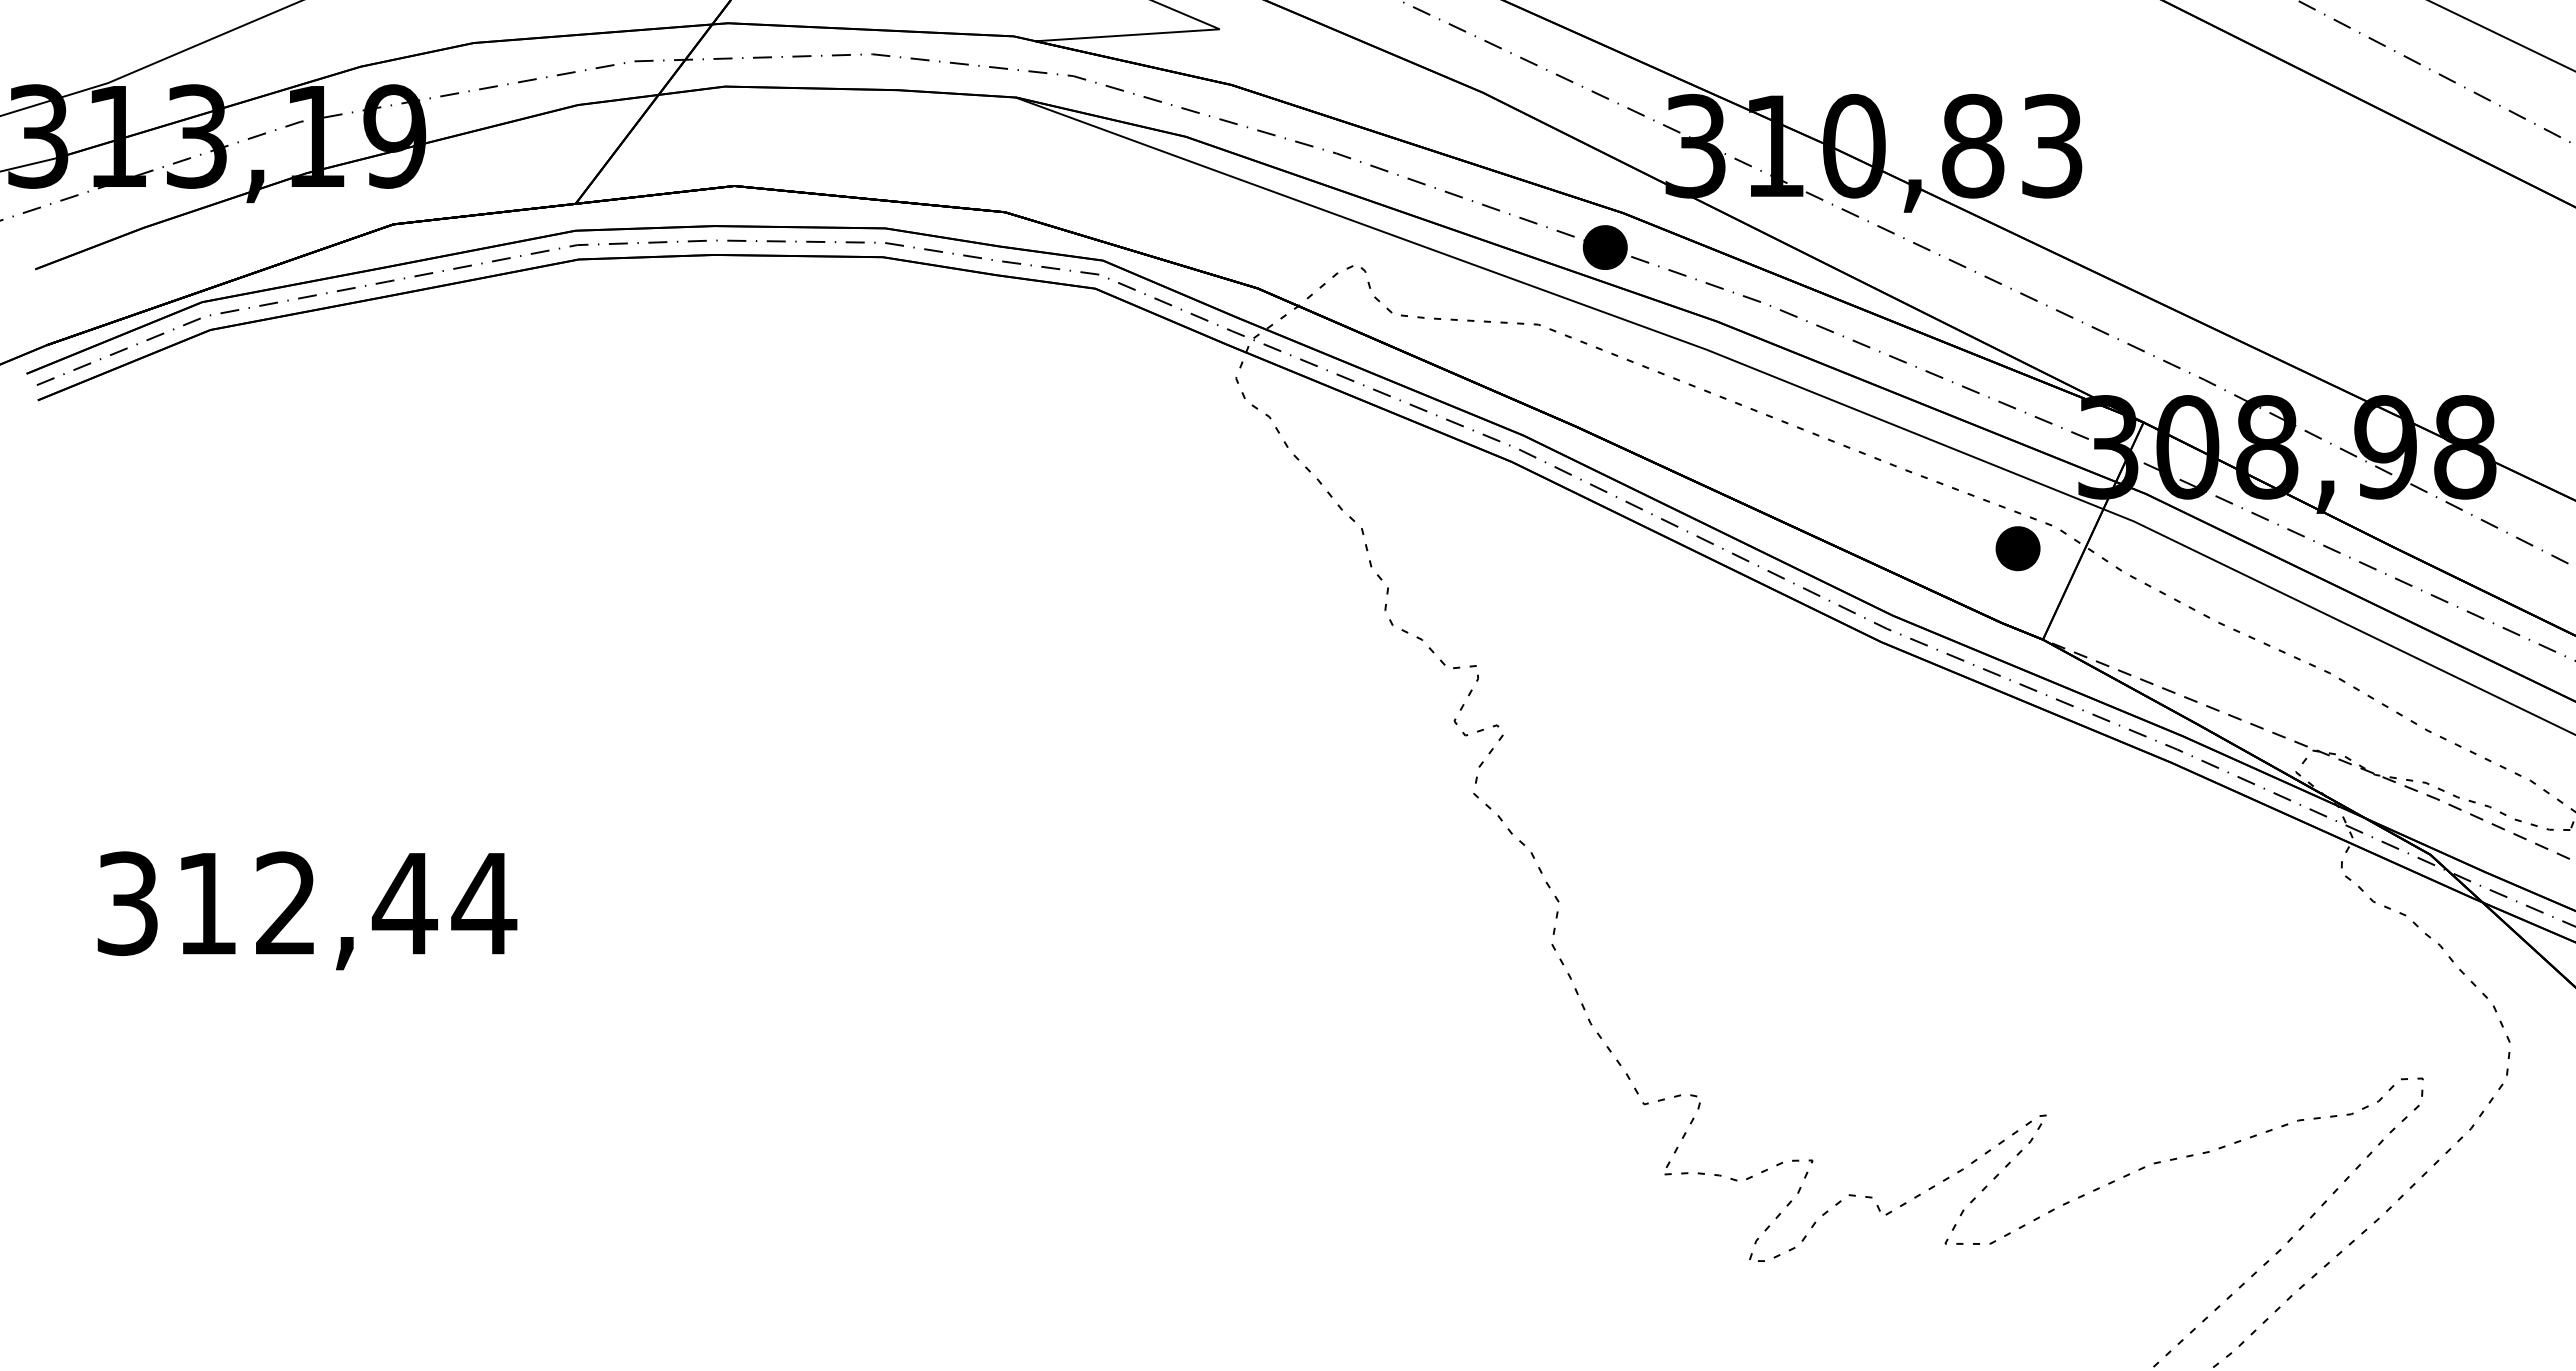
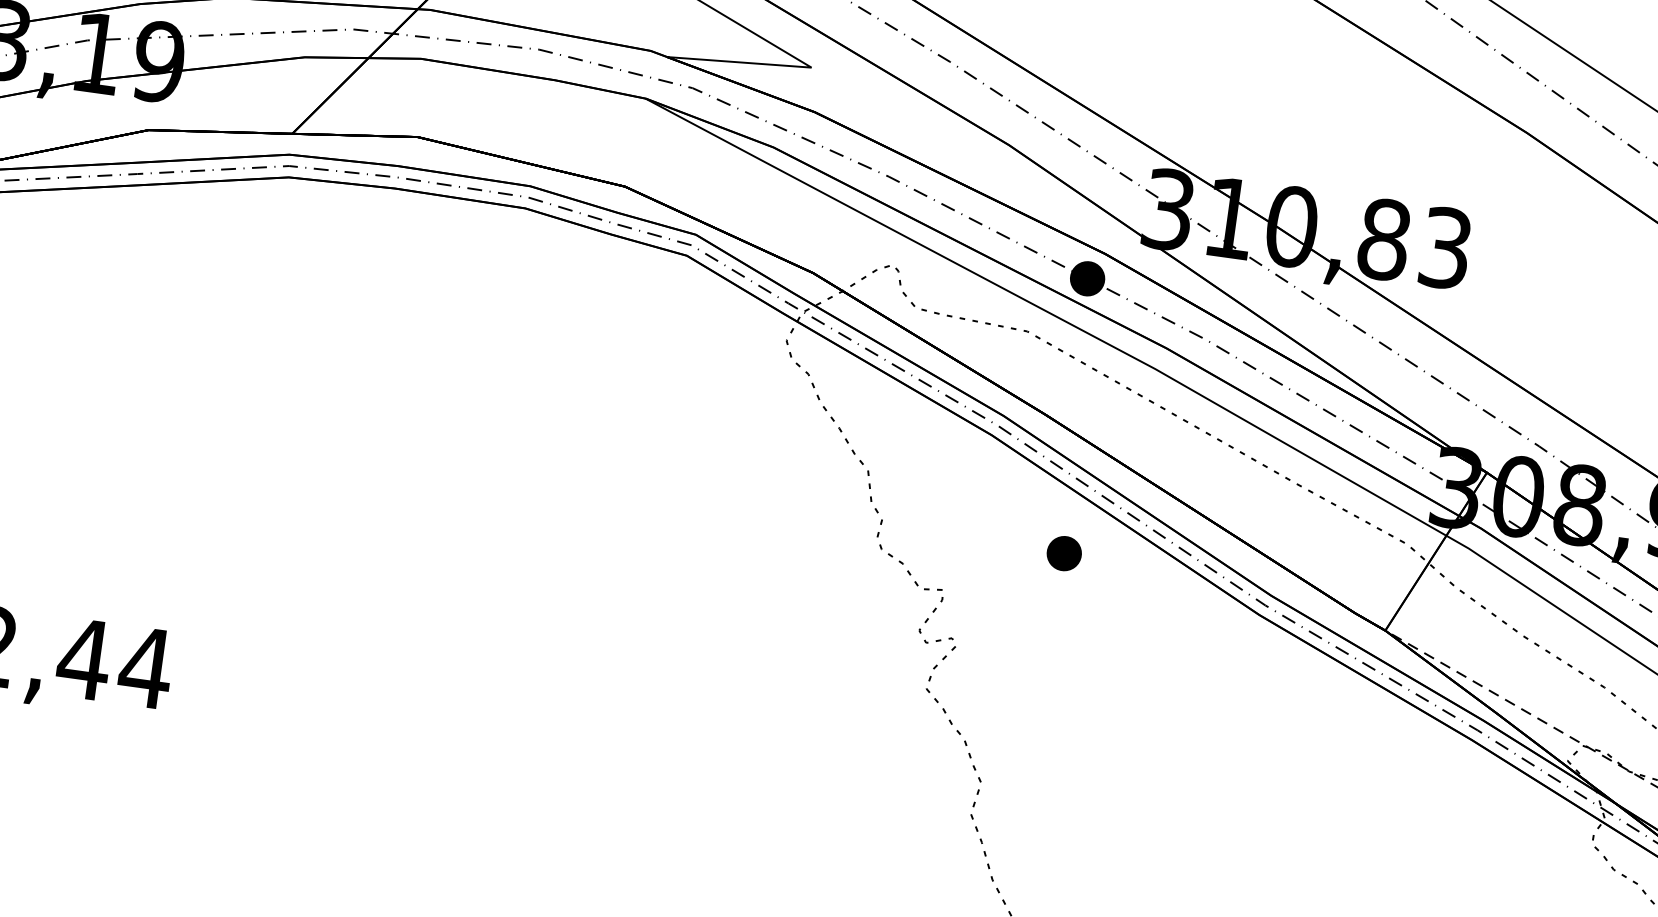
part: (2017, 548) -> (1063, 553), moved

